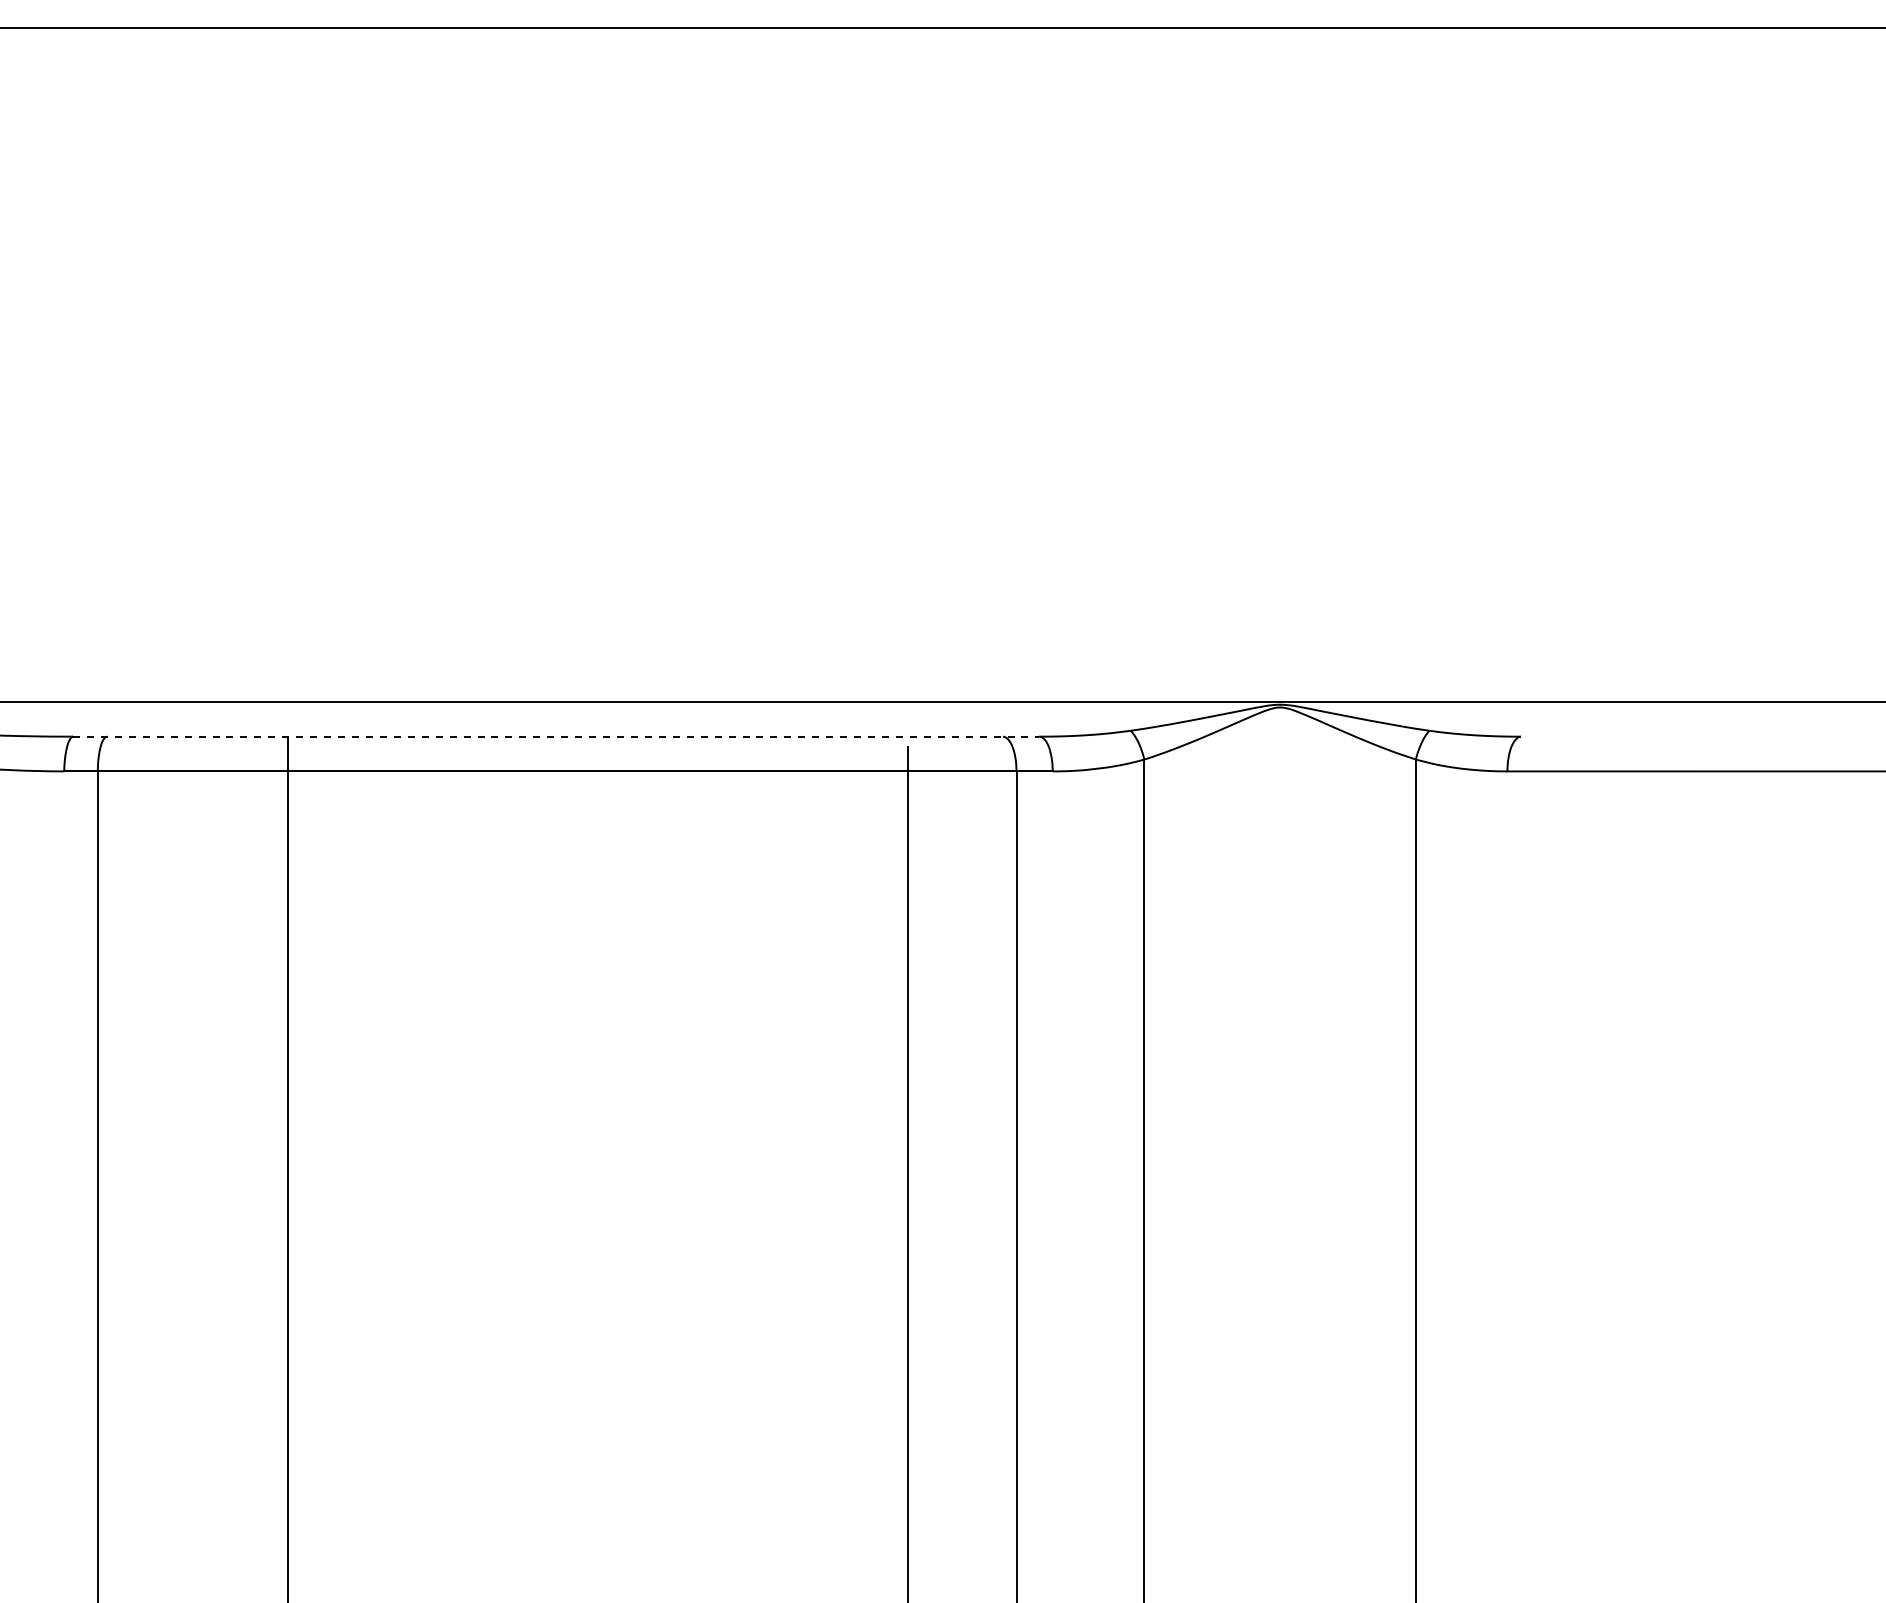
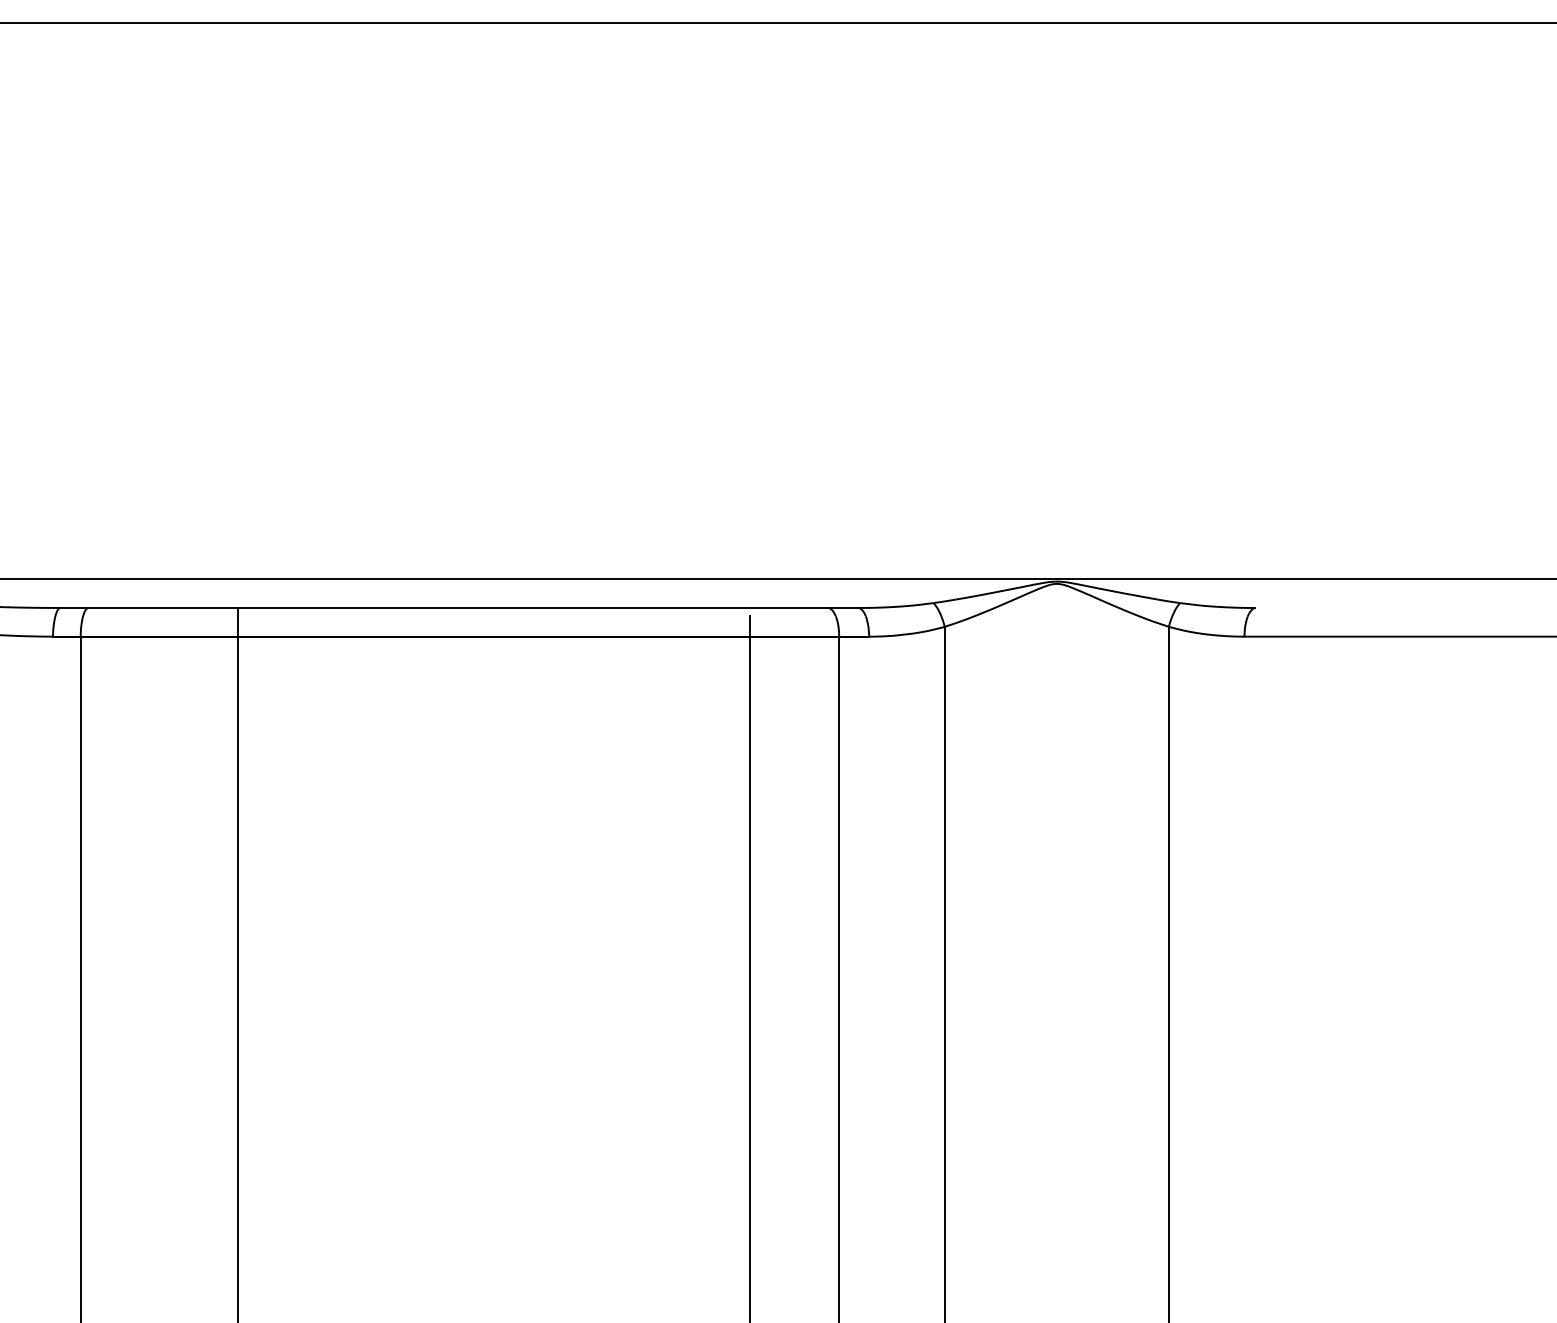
line: (556, 736) -> (459, 607), dashed -> solid

